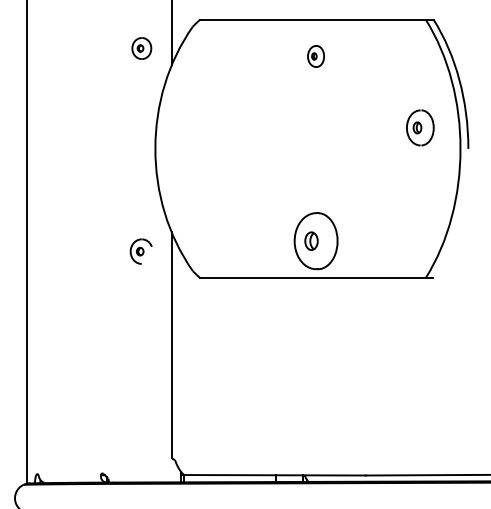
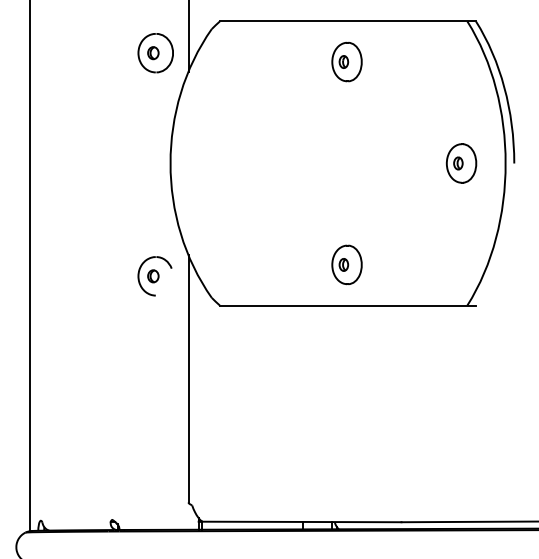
part: (141, 48) -> (155, 53), size x1.67
part: (315, 56) -> (346, 61), size x1.67
part: (420, 127) -> (461, 163), moved
part: (315, 240) -> (346, 264), size x0.62
part: (140, 251) -> (154, 276), size x1.43

